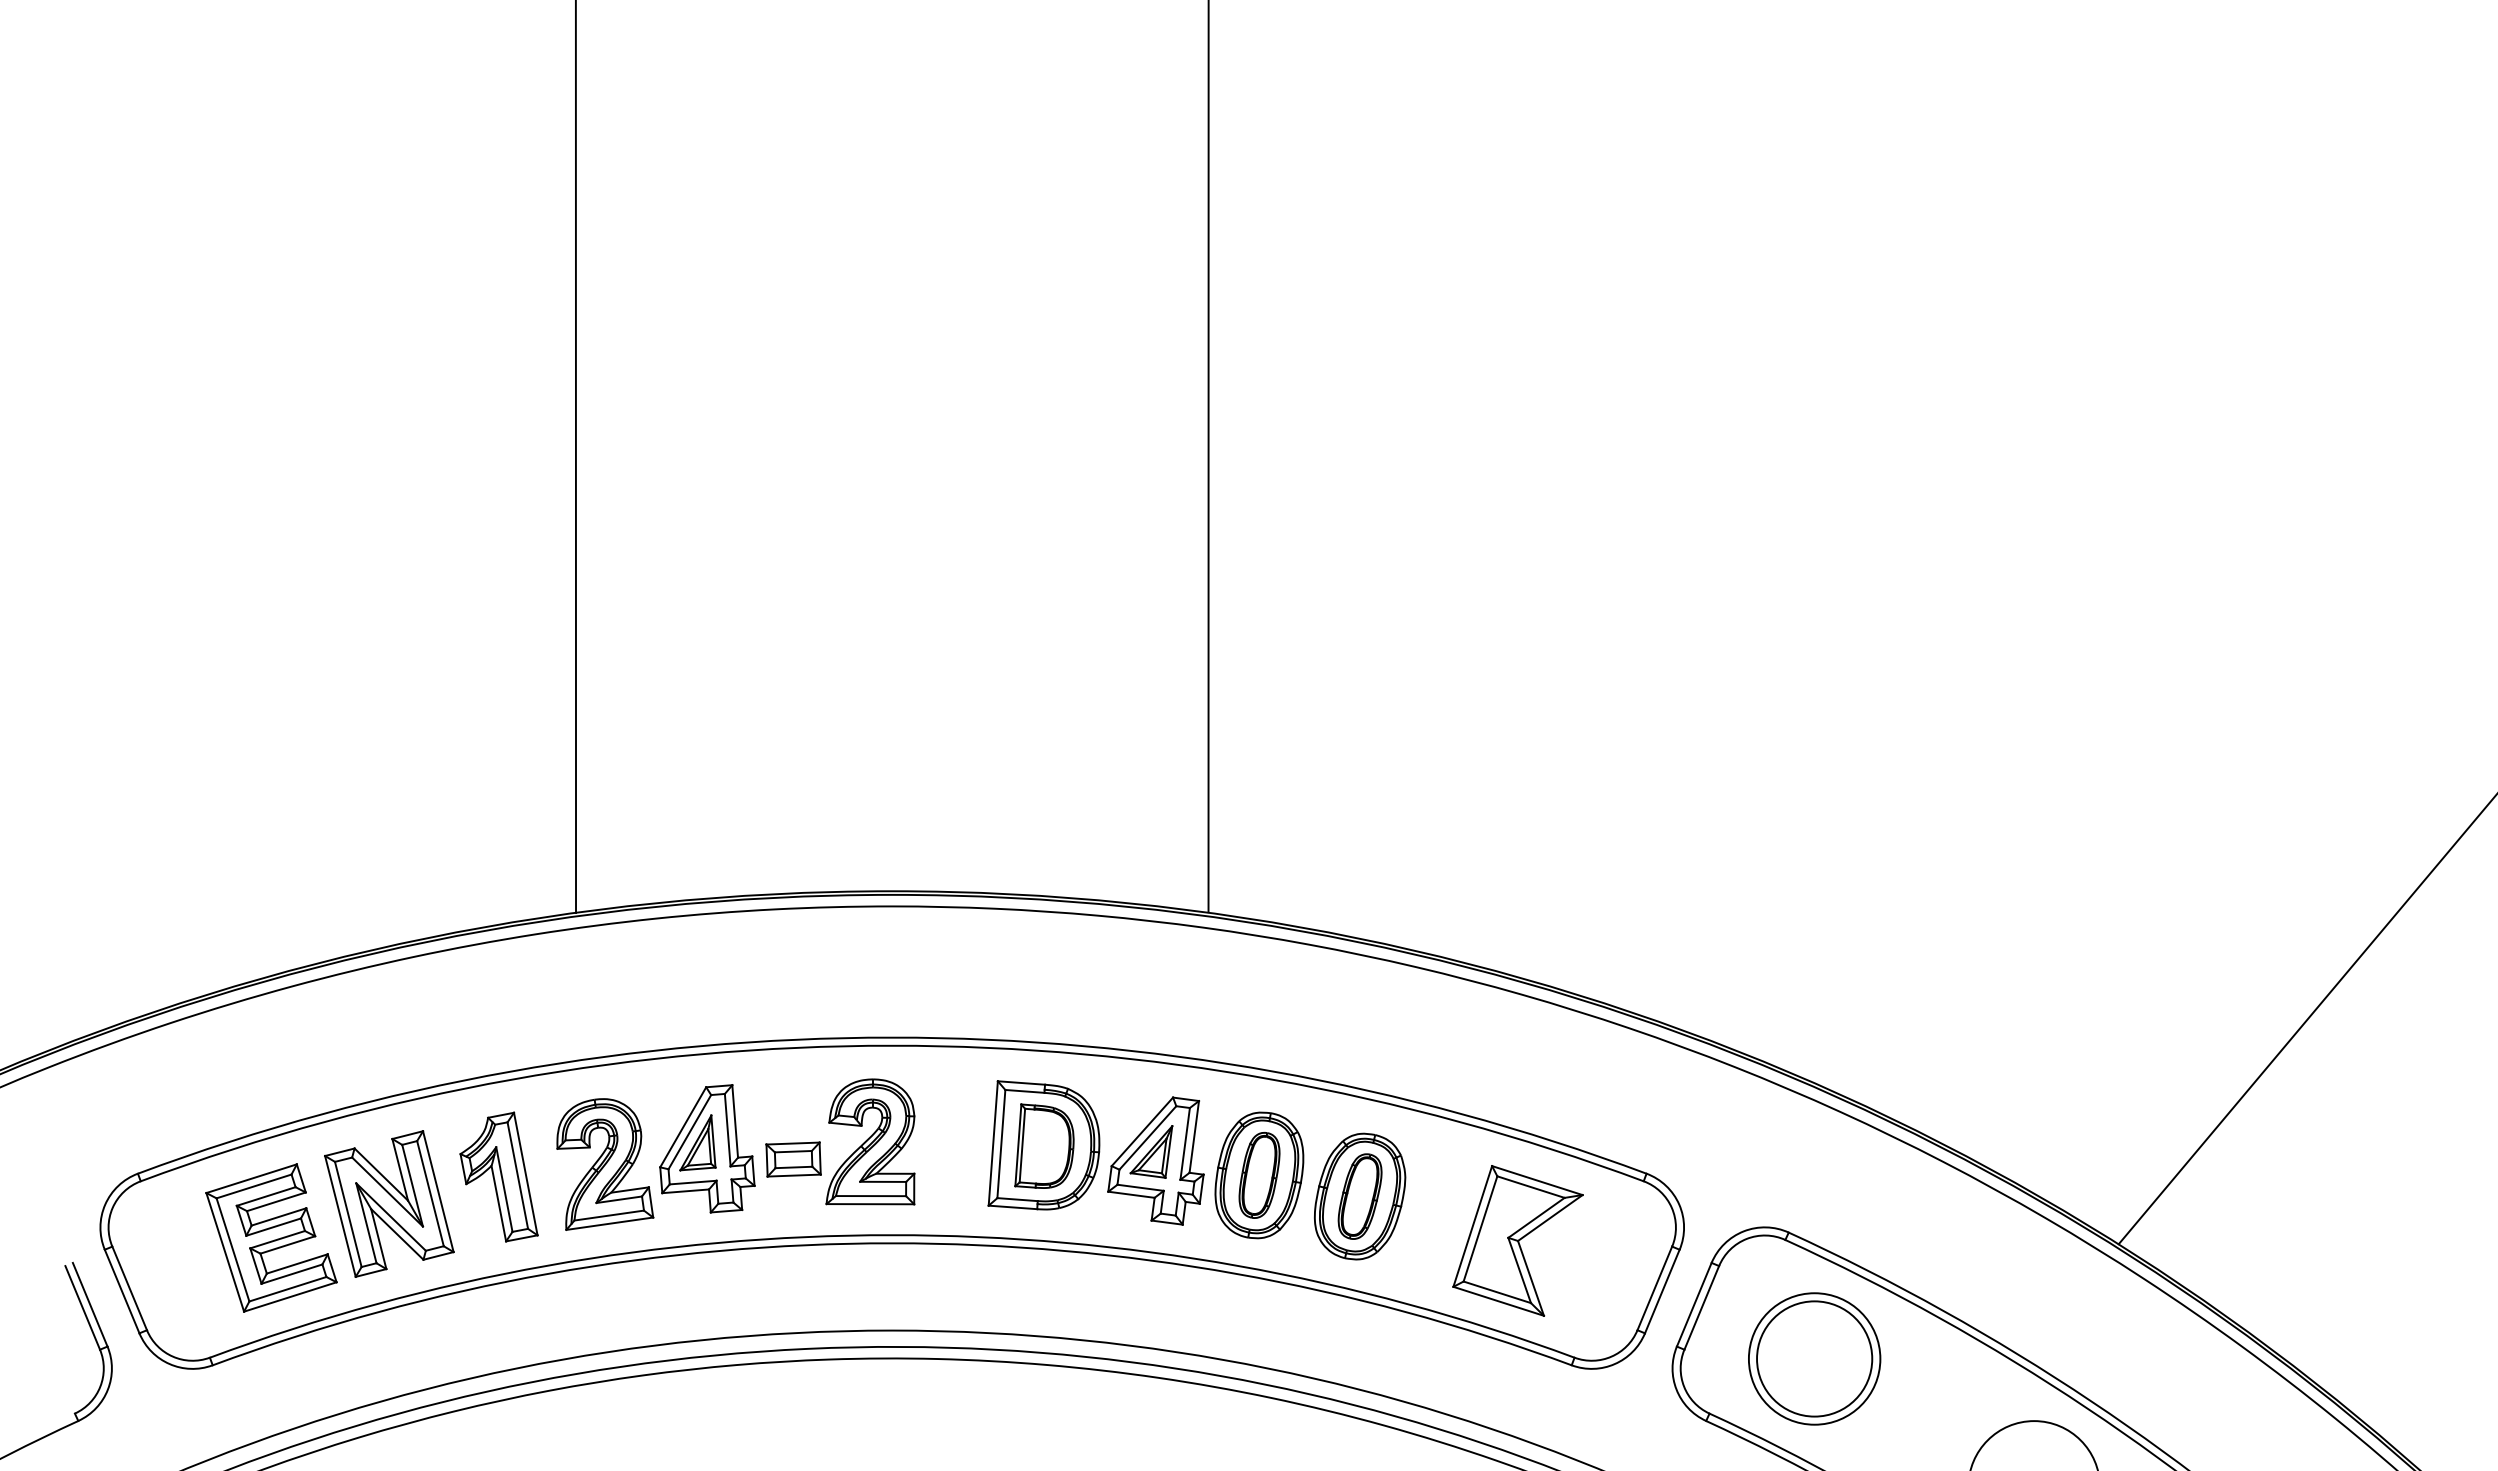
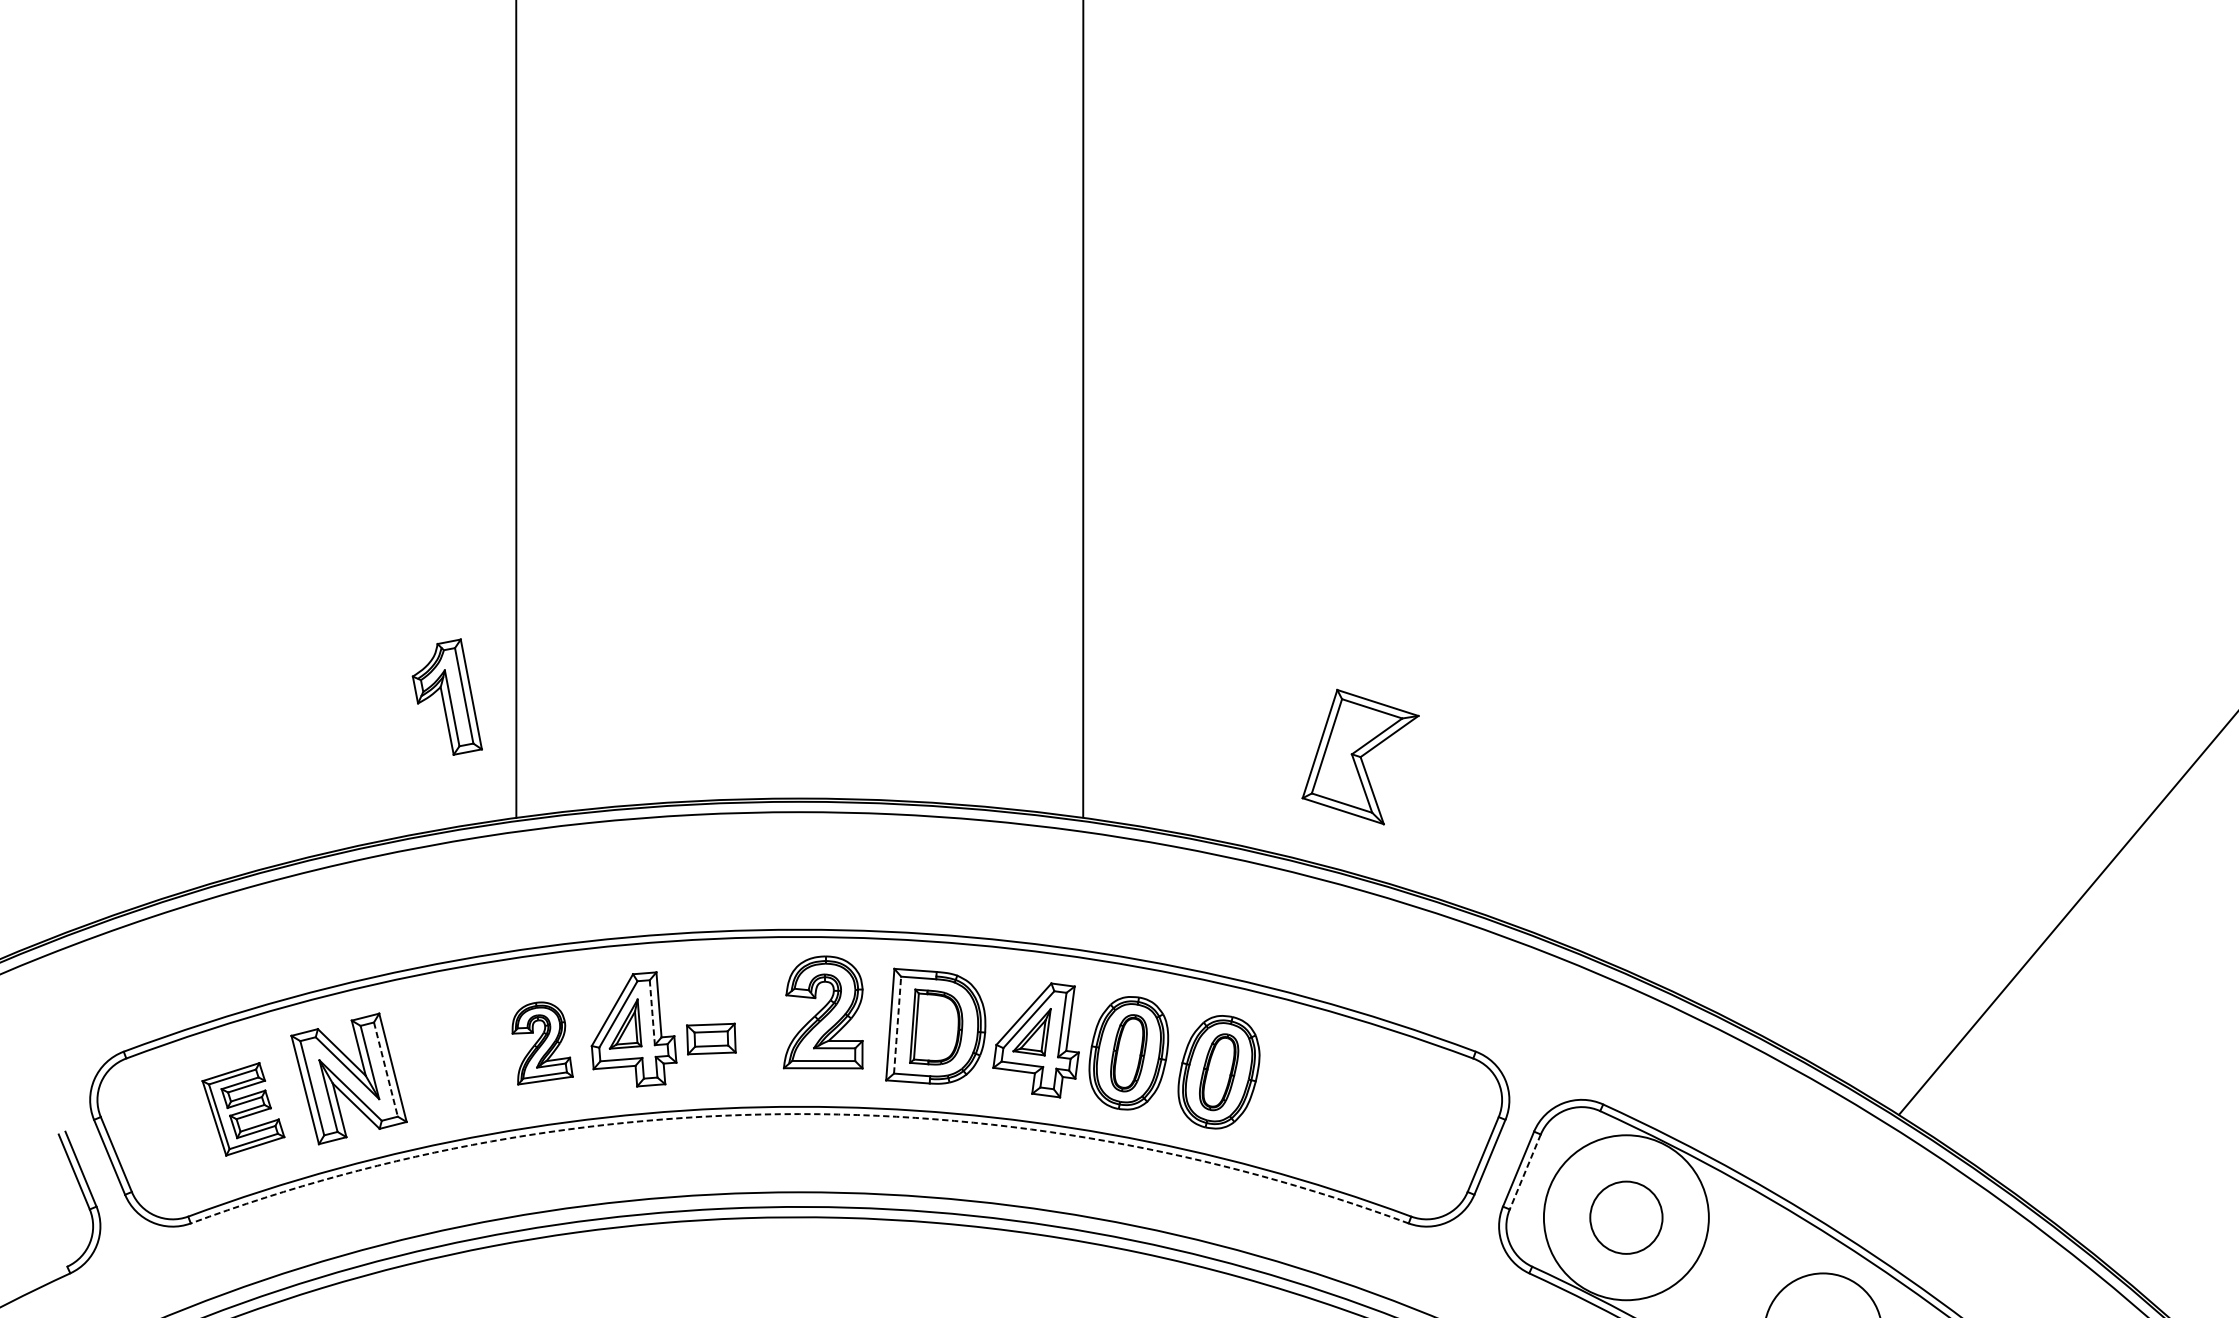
line: (727, 1130) -> (652, 1012), solid -> dashed
part: (870, 1141) -> (823, 1012), moved
line: (1001, 1143) -> (897, 1024), solid -> dashed
part: (605, 1164) -> (542, 1043), size x0.7
part: (498, 1176) -> (446, 696), moved
line: (430, 1194) -> (385, 1070), solid -> dashed
part: (271, 1237) -> (243, 1108), size x0.7
part: (1517, 1240) -> (1360, 756), moved
arc: (892, 1243) -> (800, 1114), solid -> dashed
line: (1701, 1308) -> (1525, 1172), solid -> dashed
circle: (1814, 1358) -> (1626, 1217), size x0.7
circle: (1814, 1358) -> (1626, 1217), size x1.4

